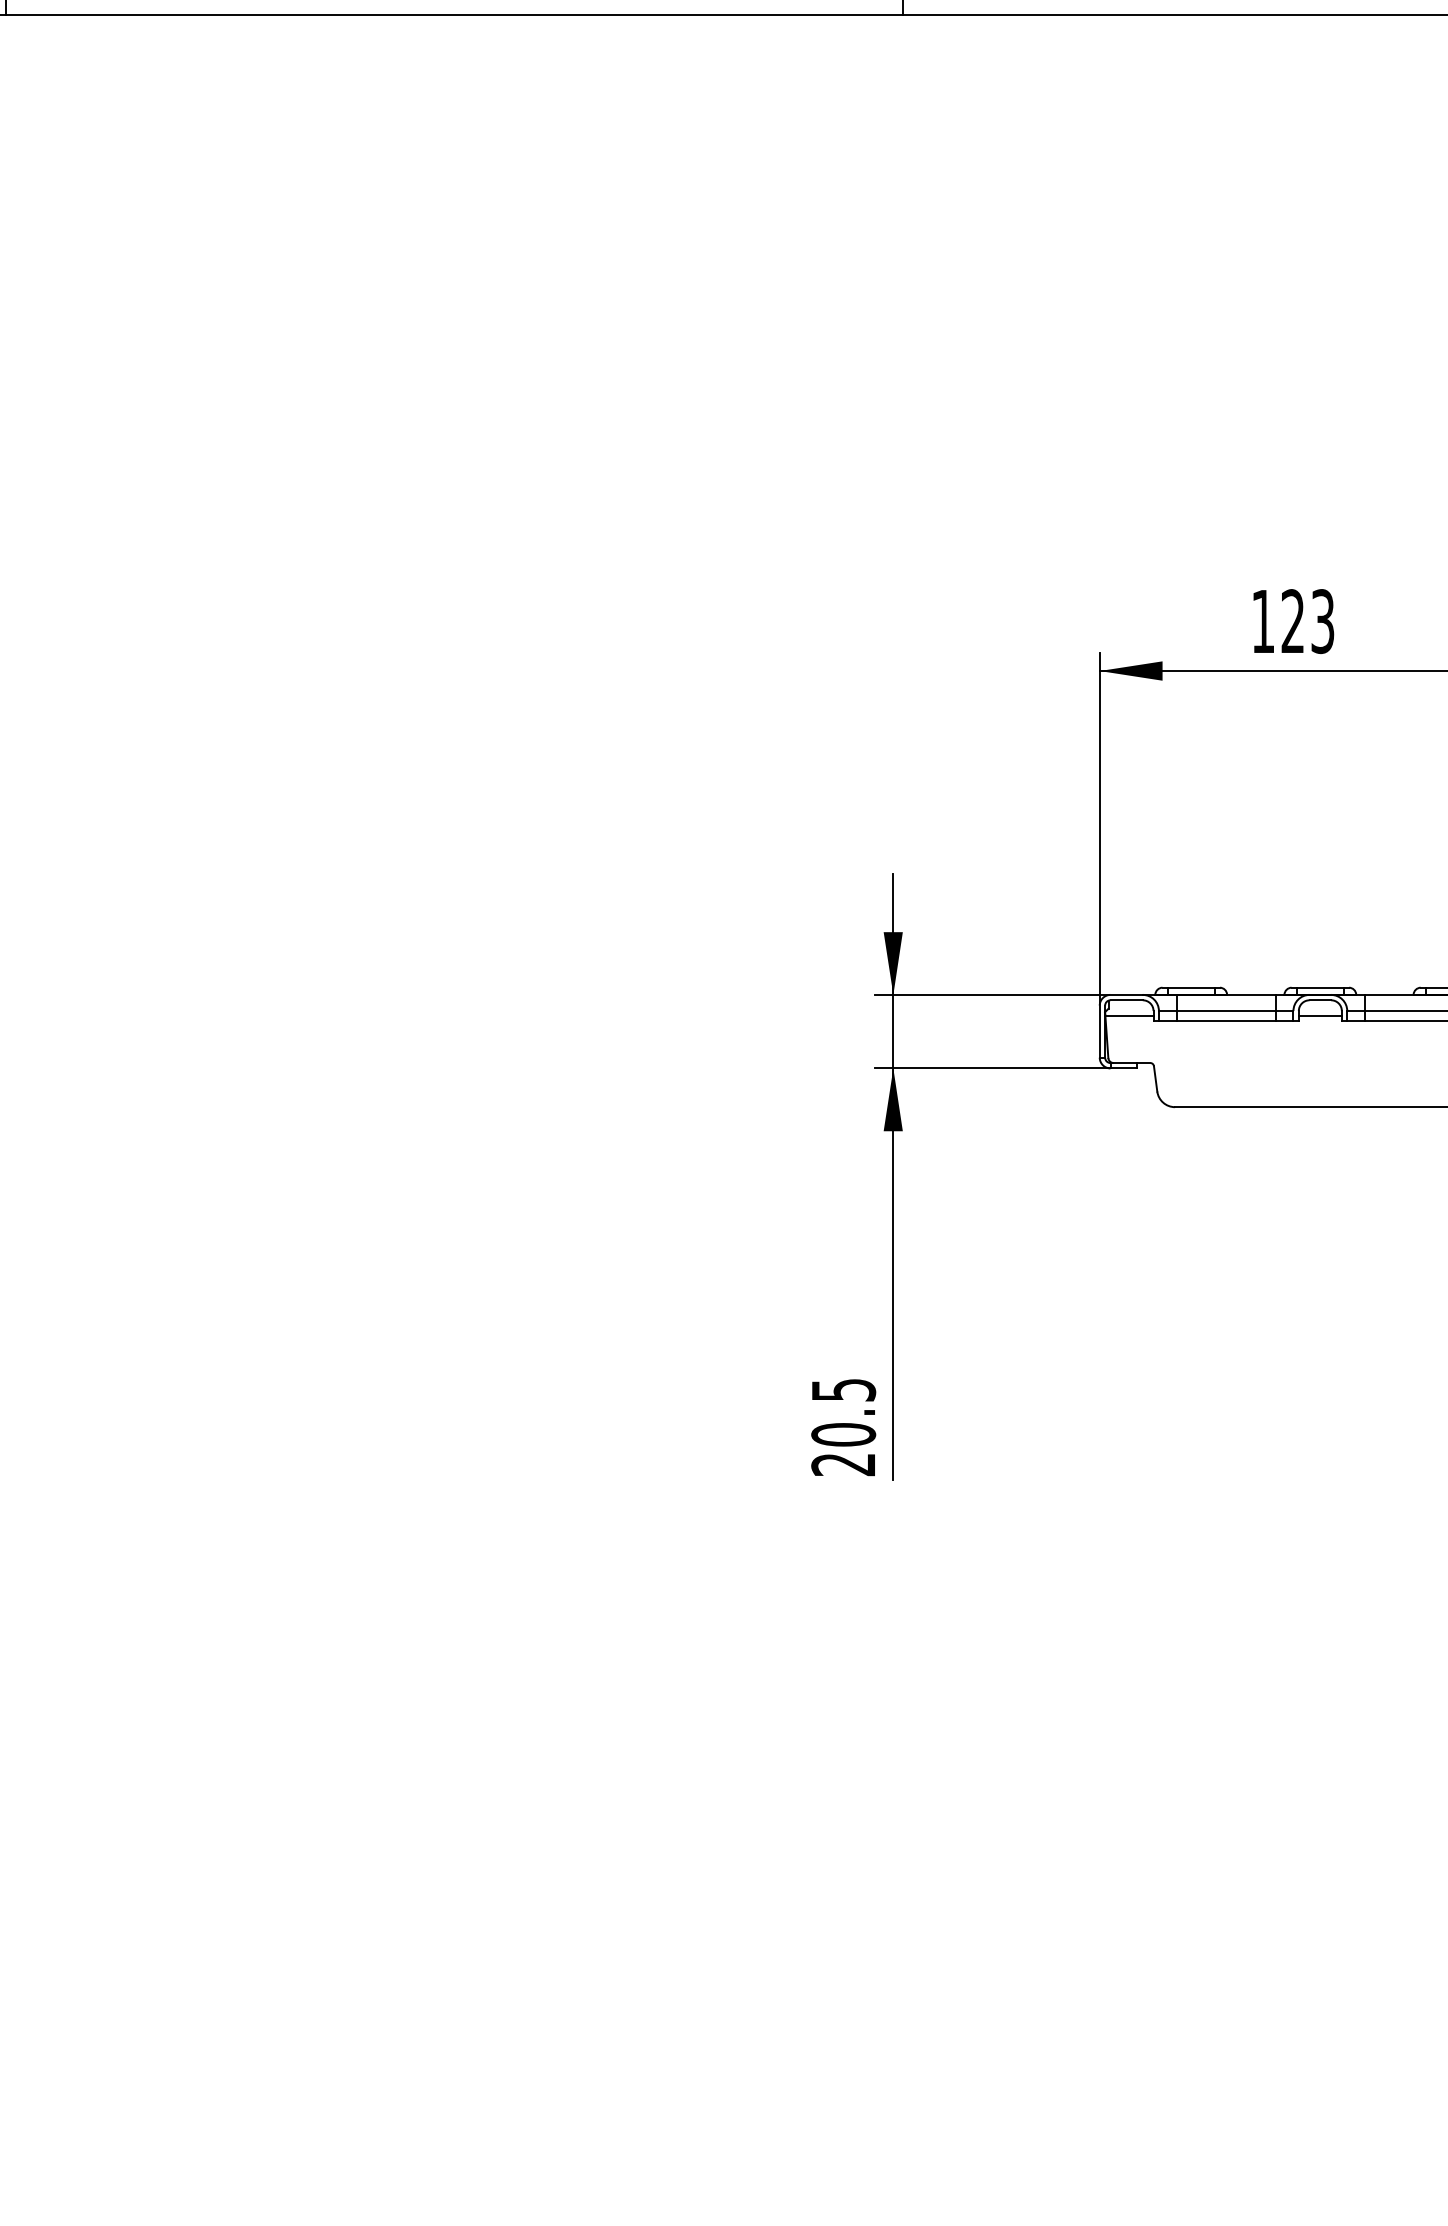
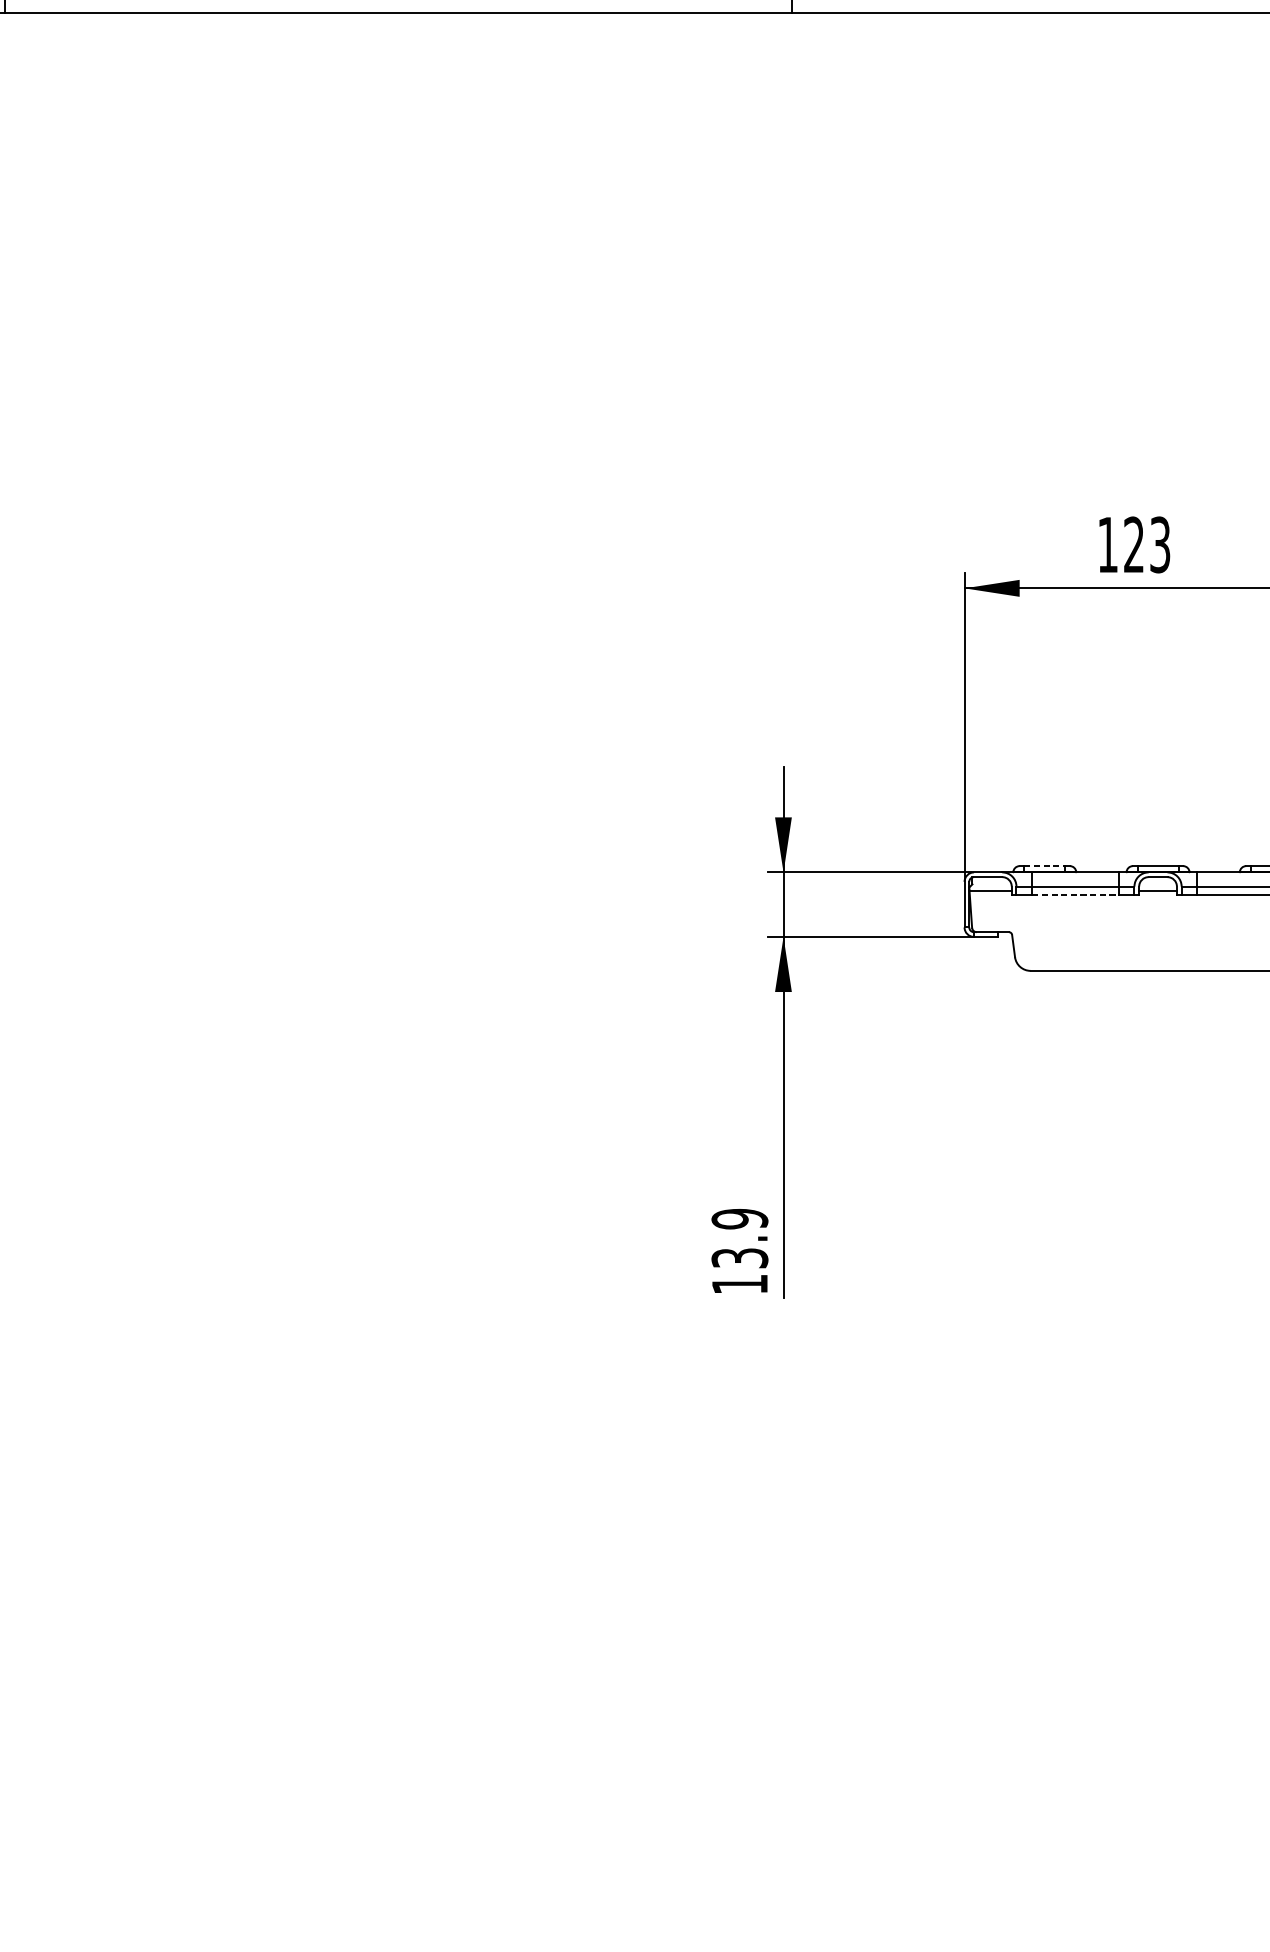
line: (1191, 987) -> (1045, 865), solid -> dashed
line: (1226, 1020) -> (1075, 894), solid -> dashed
text: (843, 1427) -> (739, 1251), 20.5 -> 13.9

